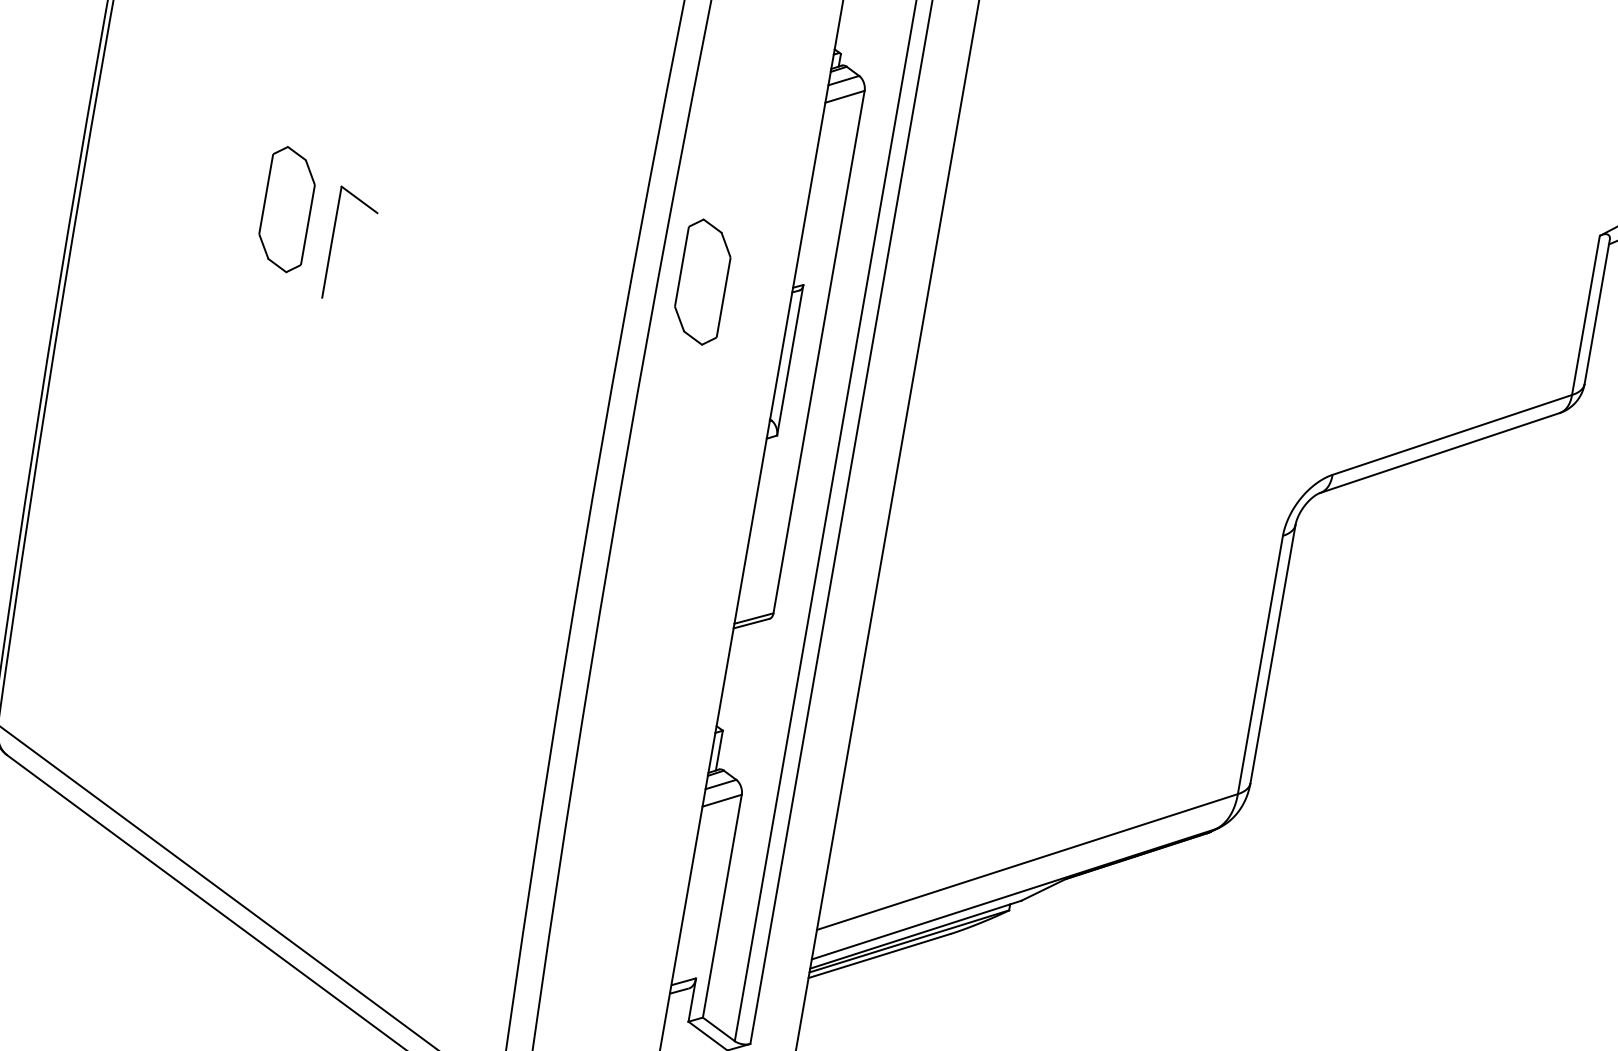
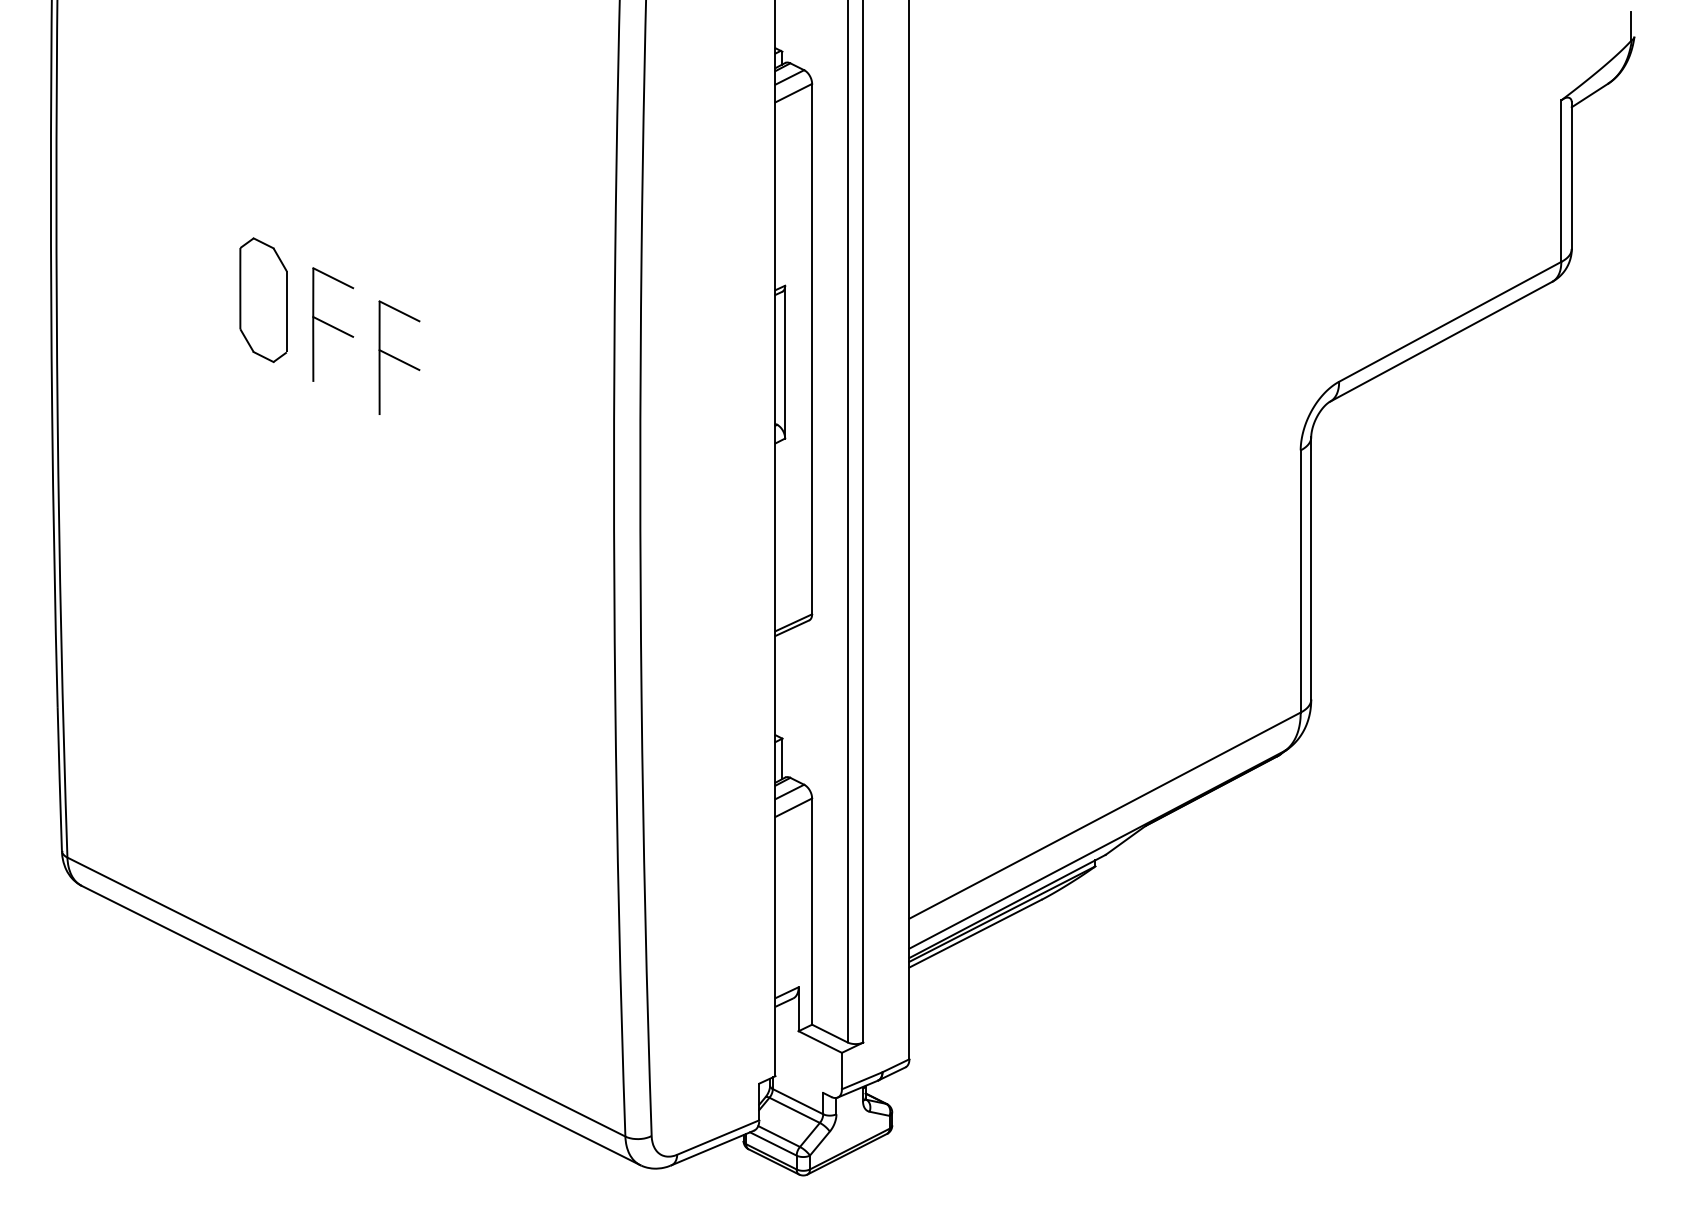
line: (351, 247) -> (333, 326), added
part: (702, 281) -> (685, 299), removed
part: (411, 289) -> (399, 357), added

